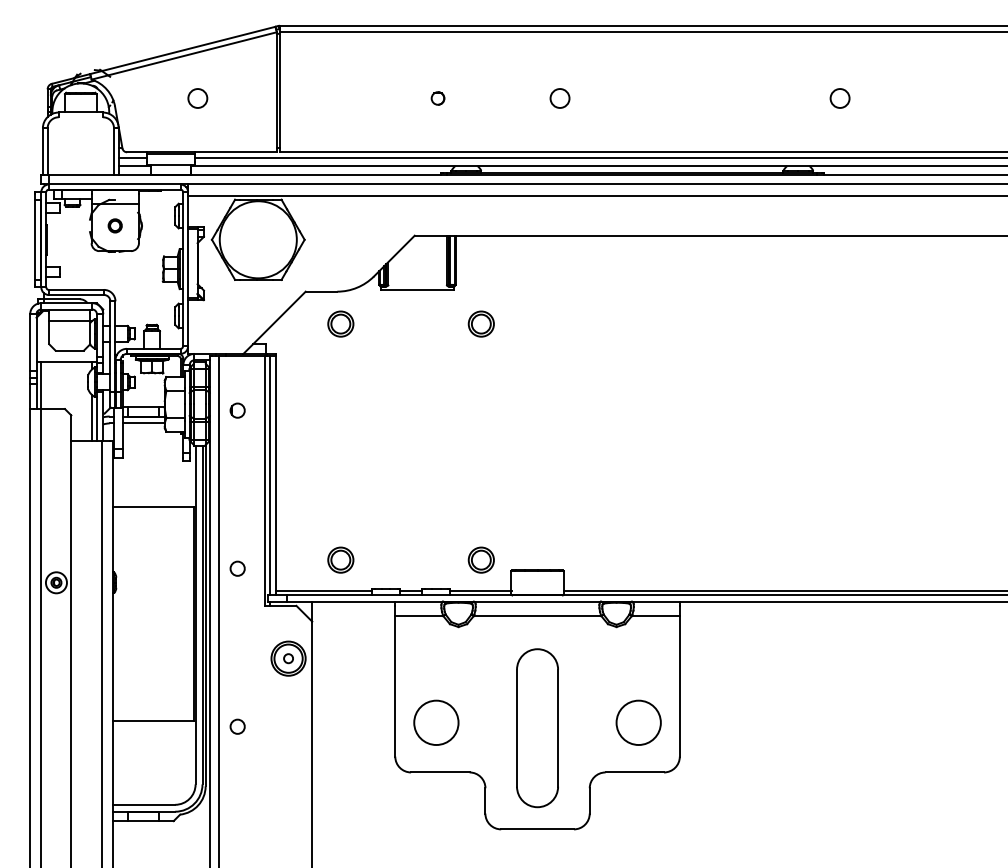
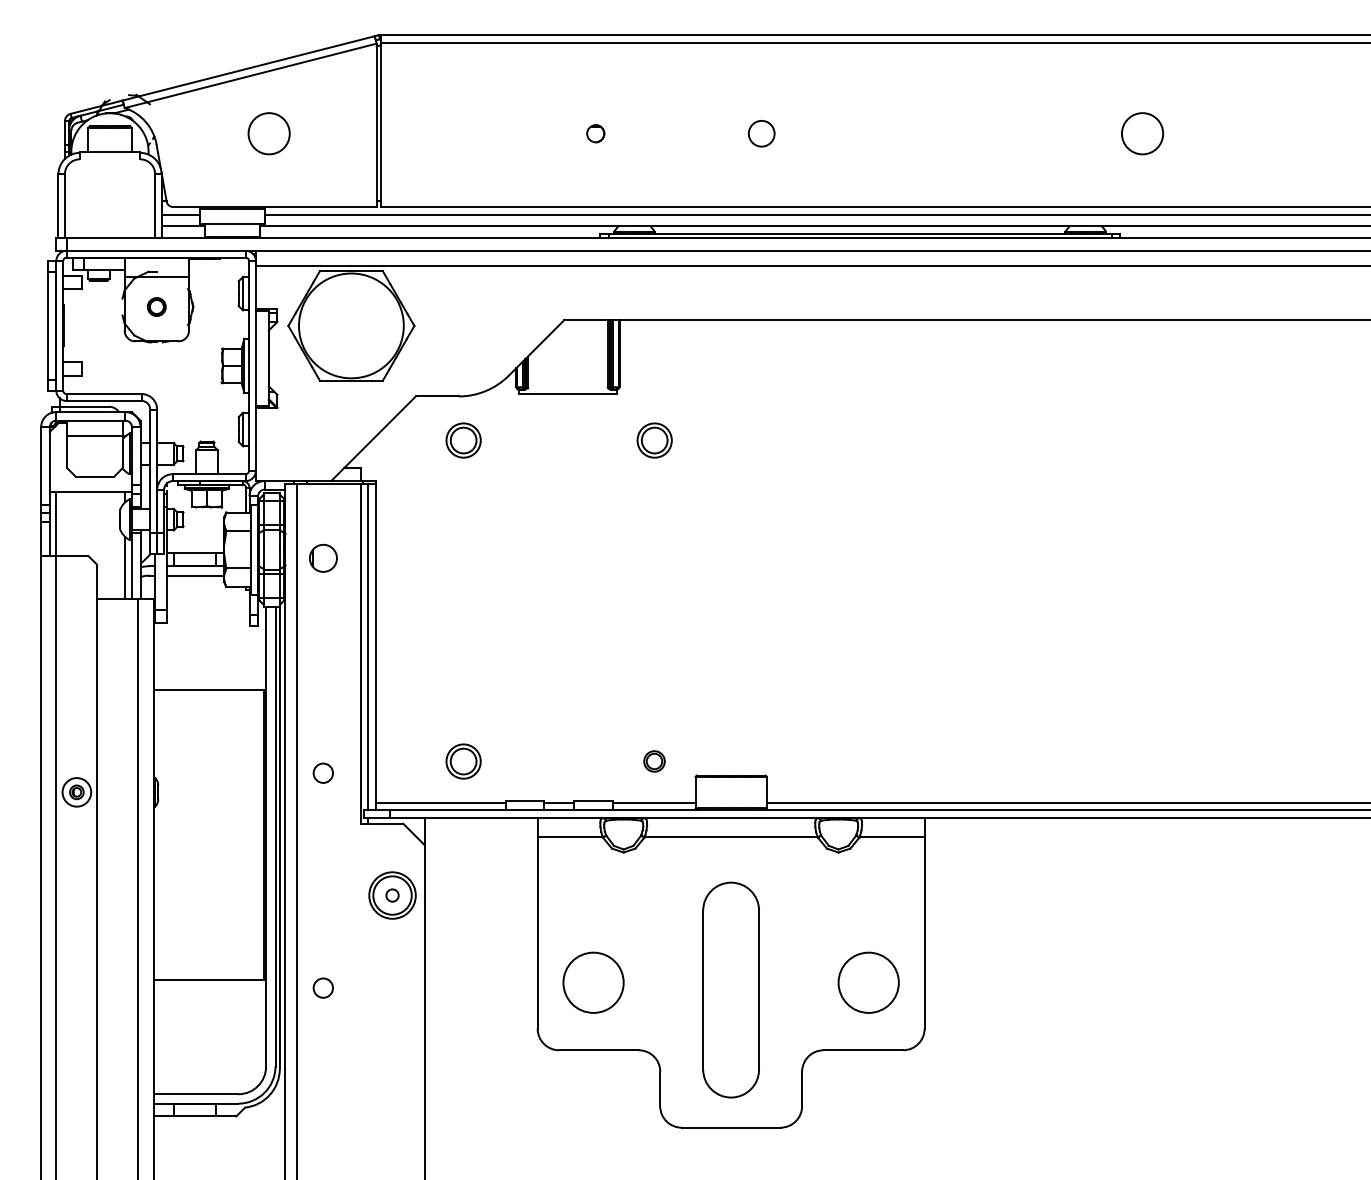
circle: (197, 98) -> (268, 133), size x1.6
circle: (839, 98) -> (1141, 133), size x1.6
circle: (237, 410) -> (323, 558), size x1.4
part: (480, 559) -> (653, 760), size x0.6

